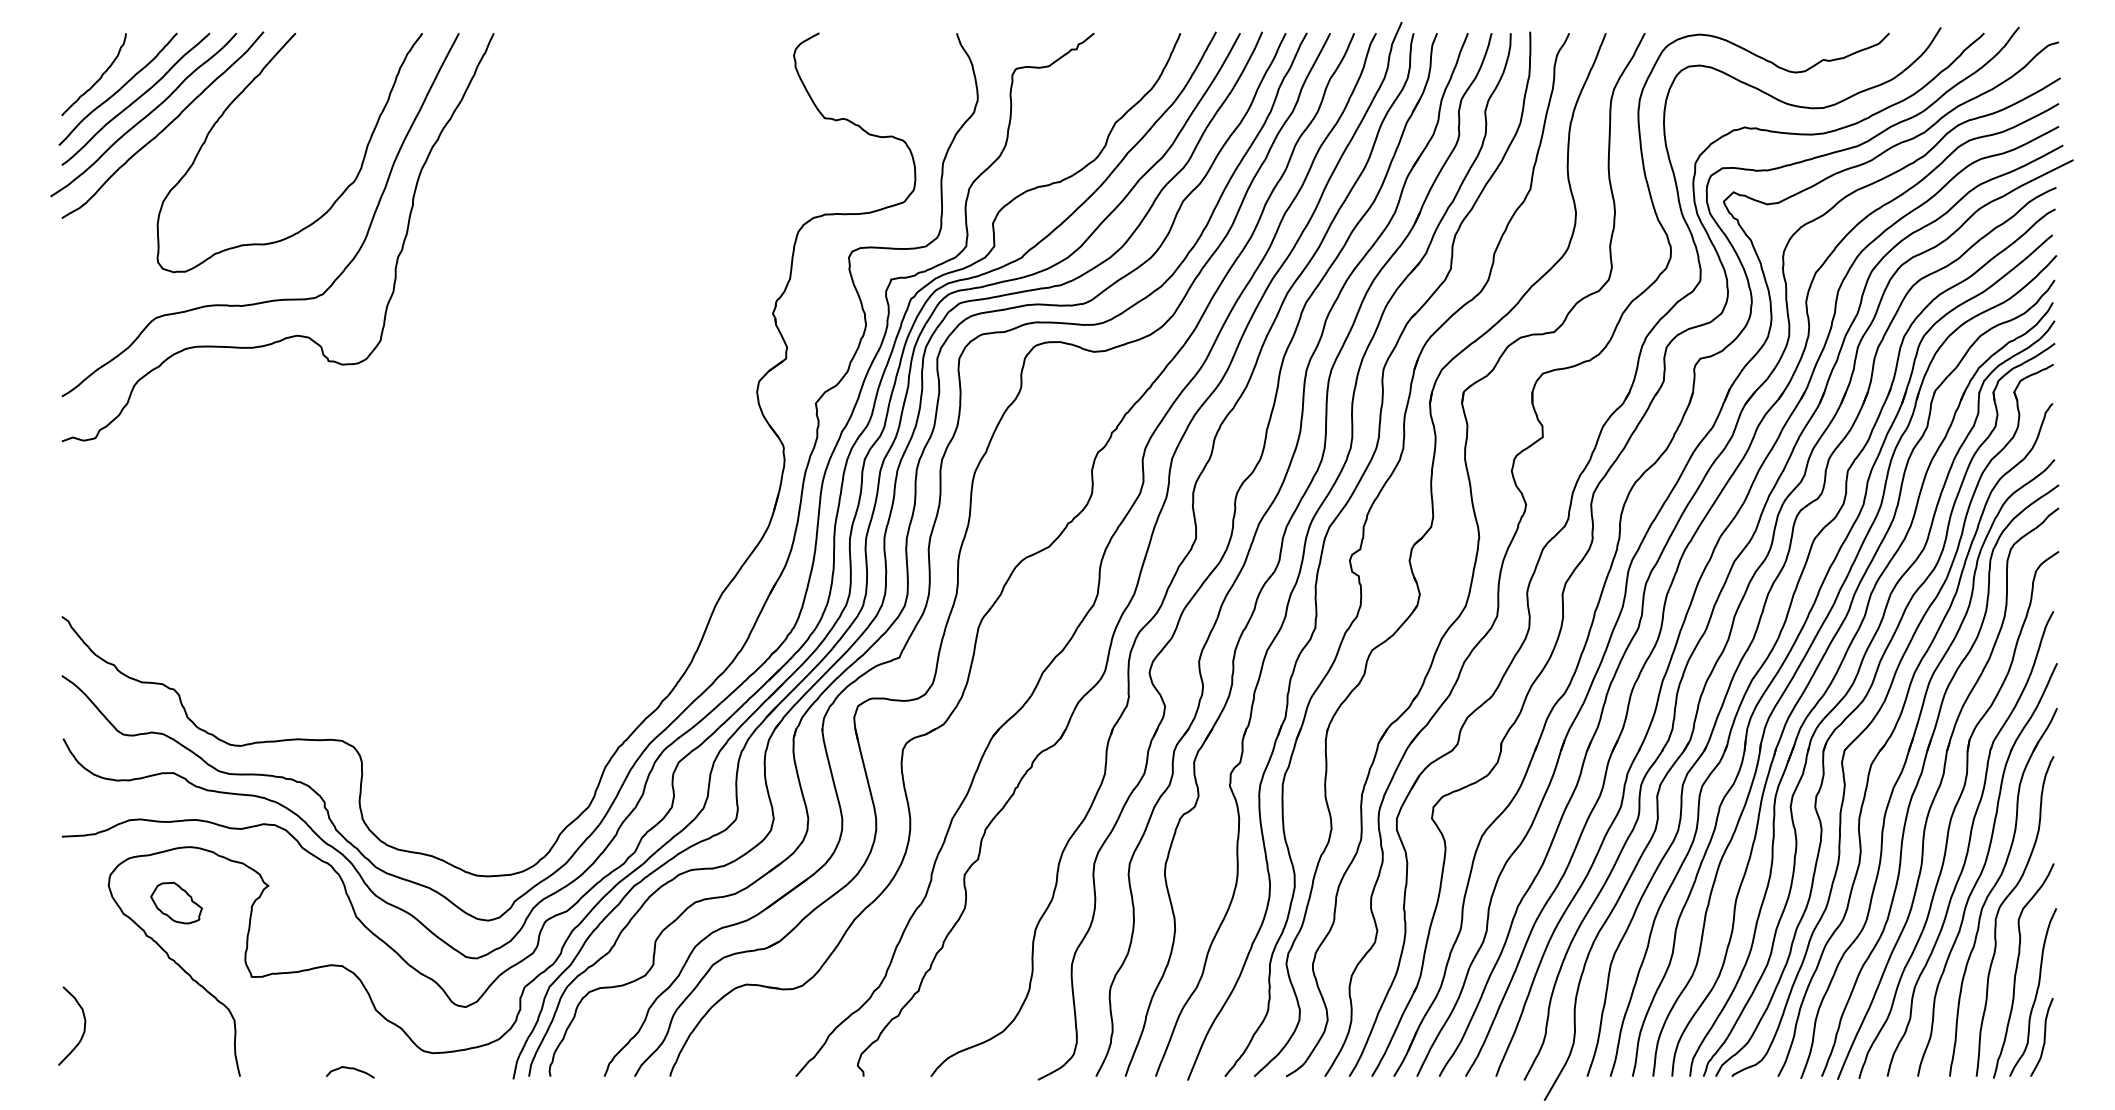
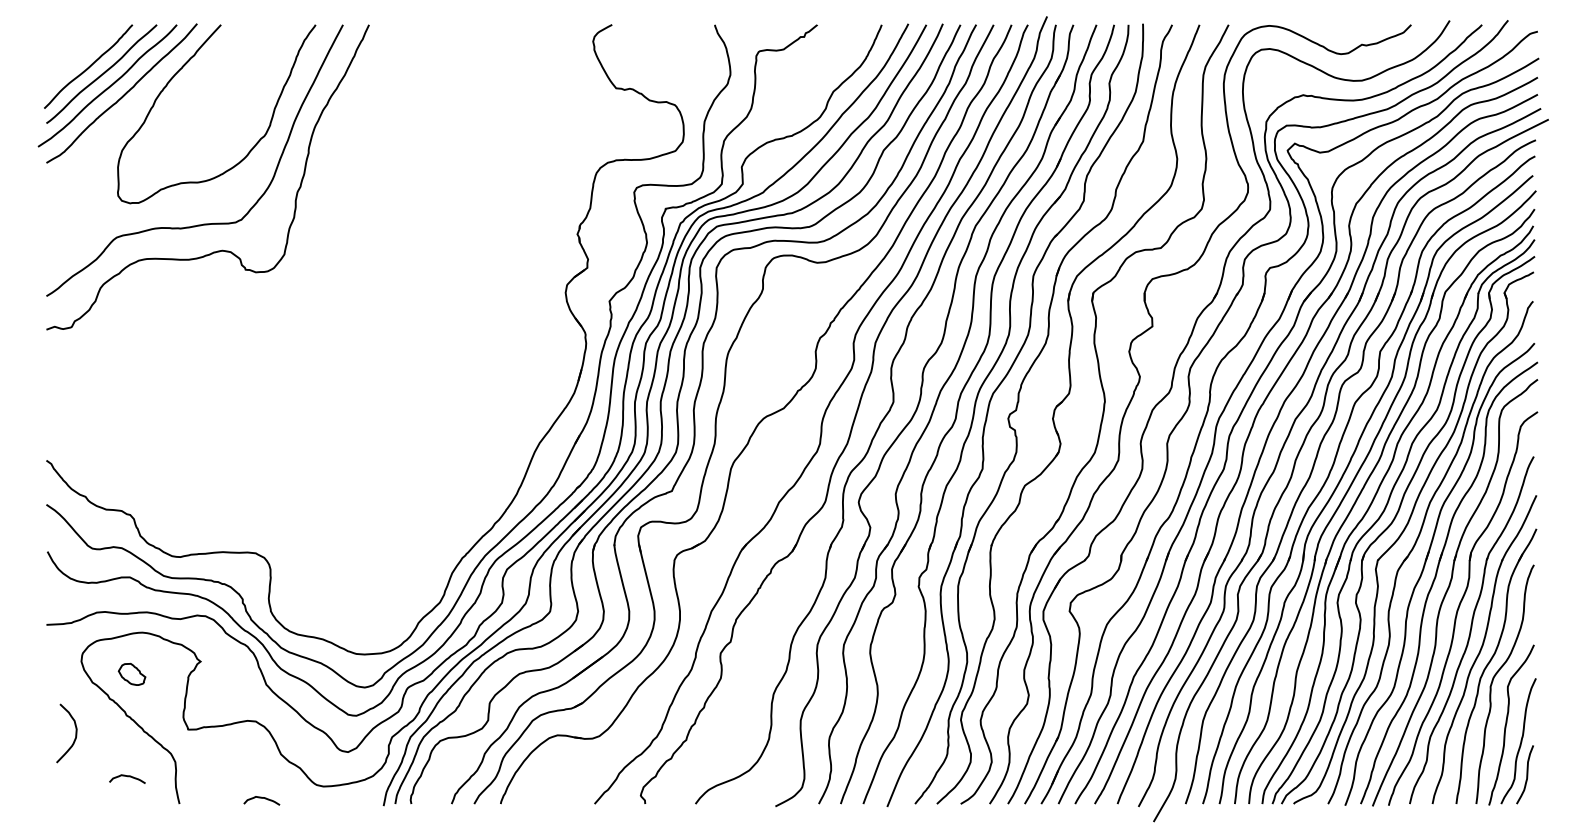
curve: (96, 80) -> (72, 60), removed
part: (176, 902) -> (132, 674), size x0.7
curve: (83, 1028) -> (75, 735), moved
curve: (170, 1040) -> (127, 777), added

